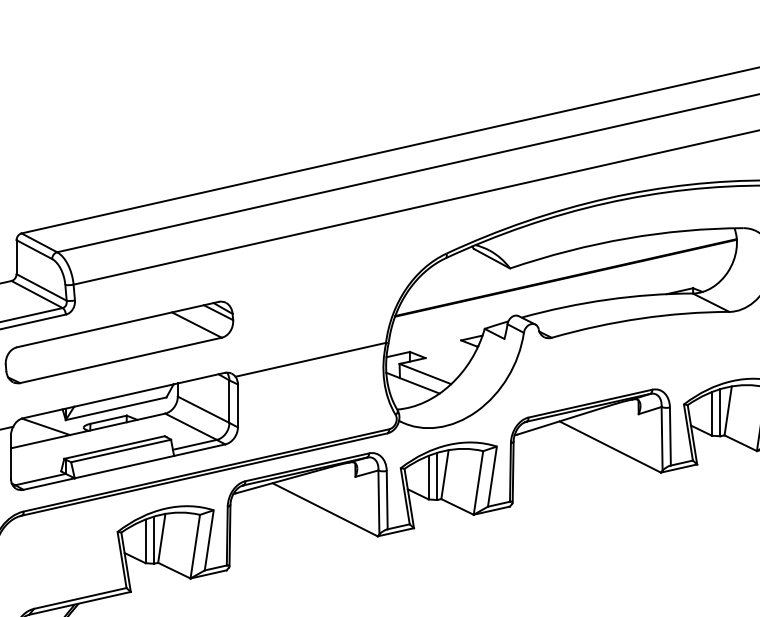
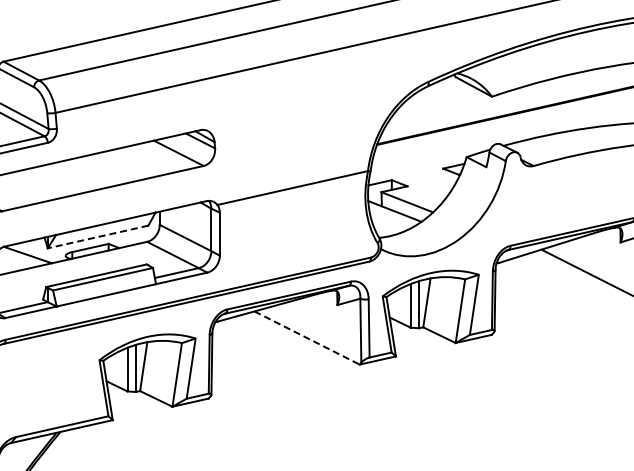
line: (116, 408) -> (98, 236), solid -> dashed
line: (325, 509) -> (307, 337), solid -> dashed

